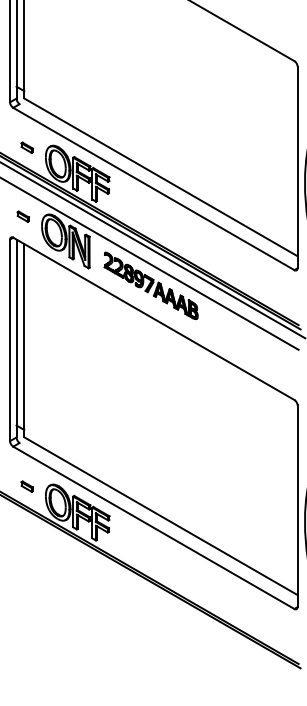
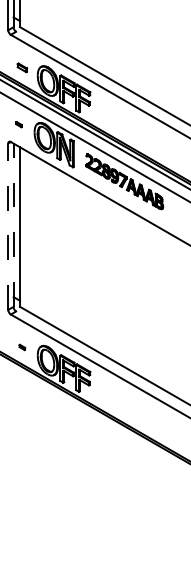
part: (22, 216) -> (18, 124), size x0.6
line: (16, 338) -> (13, 225), solid -> dashed
line: (10, 340) -> (8, 226), solid -> dashed
part: (26, 486) -> (21, 347), size x0.6

